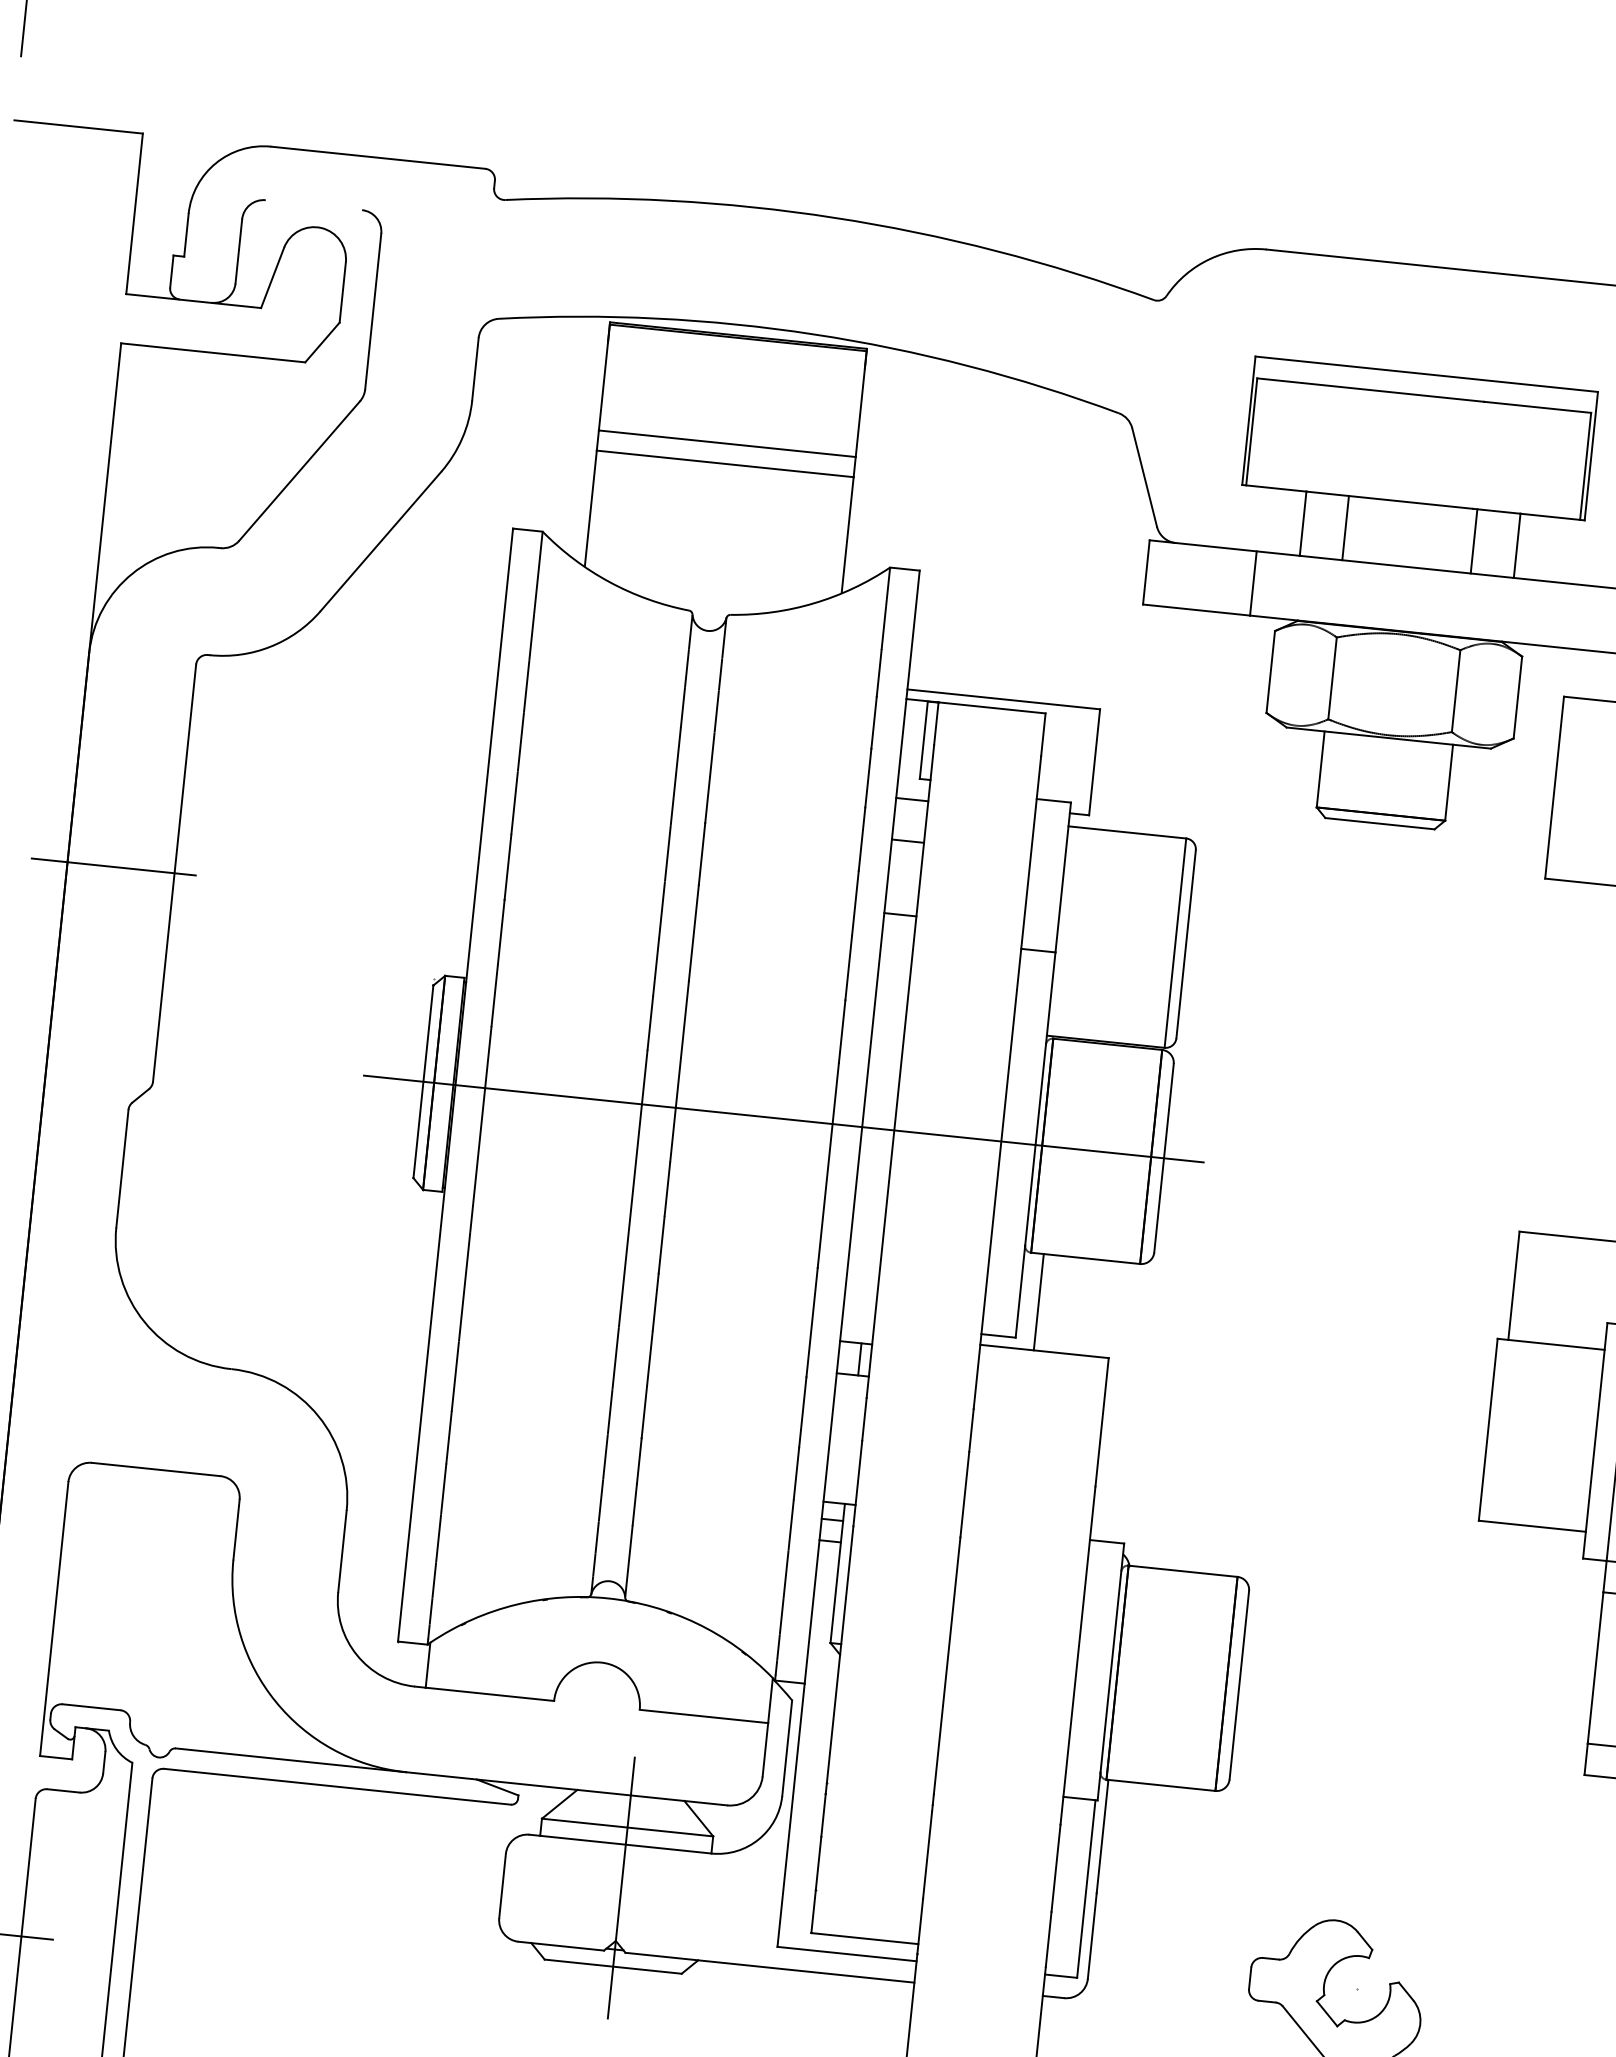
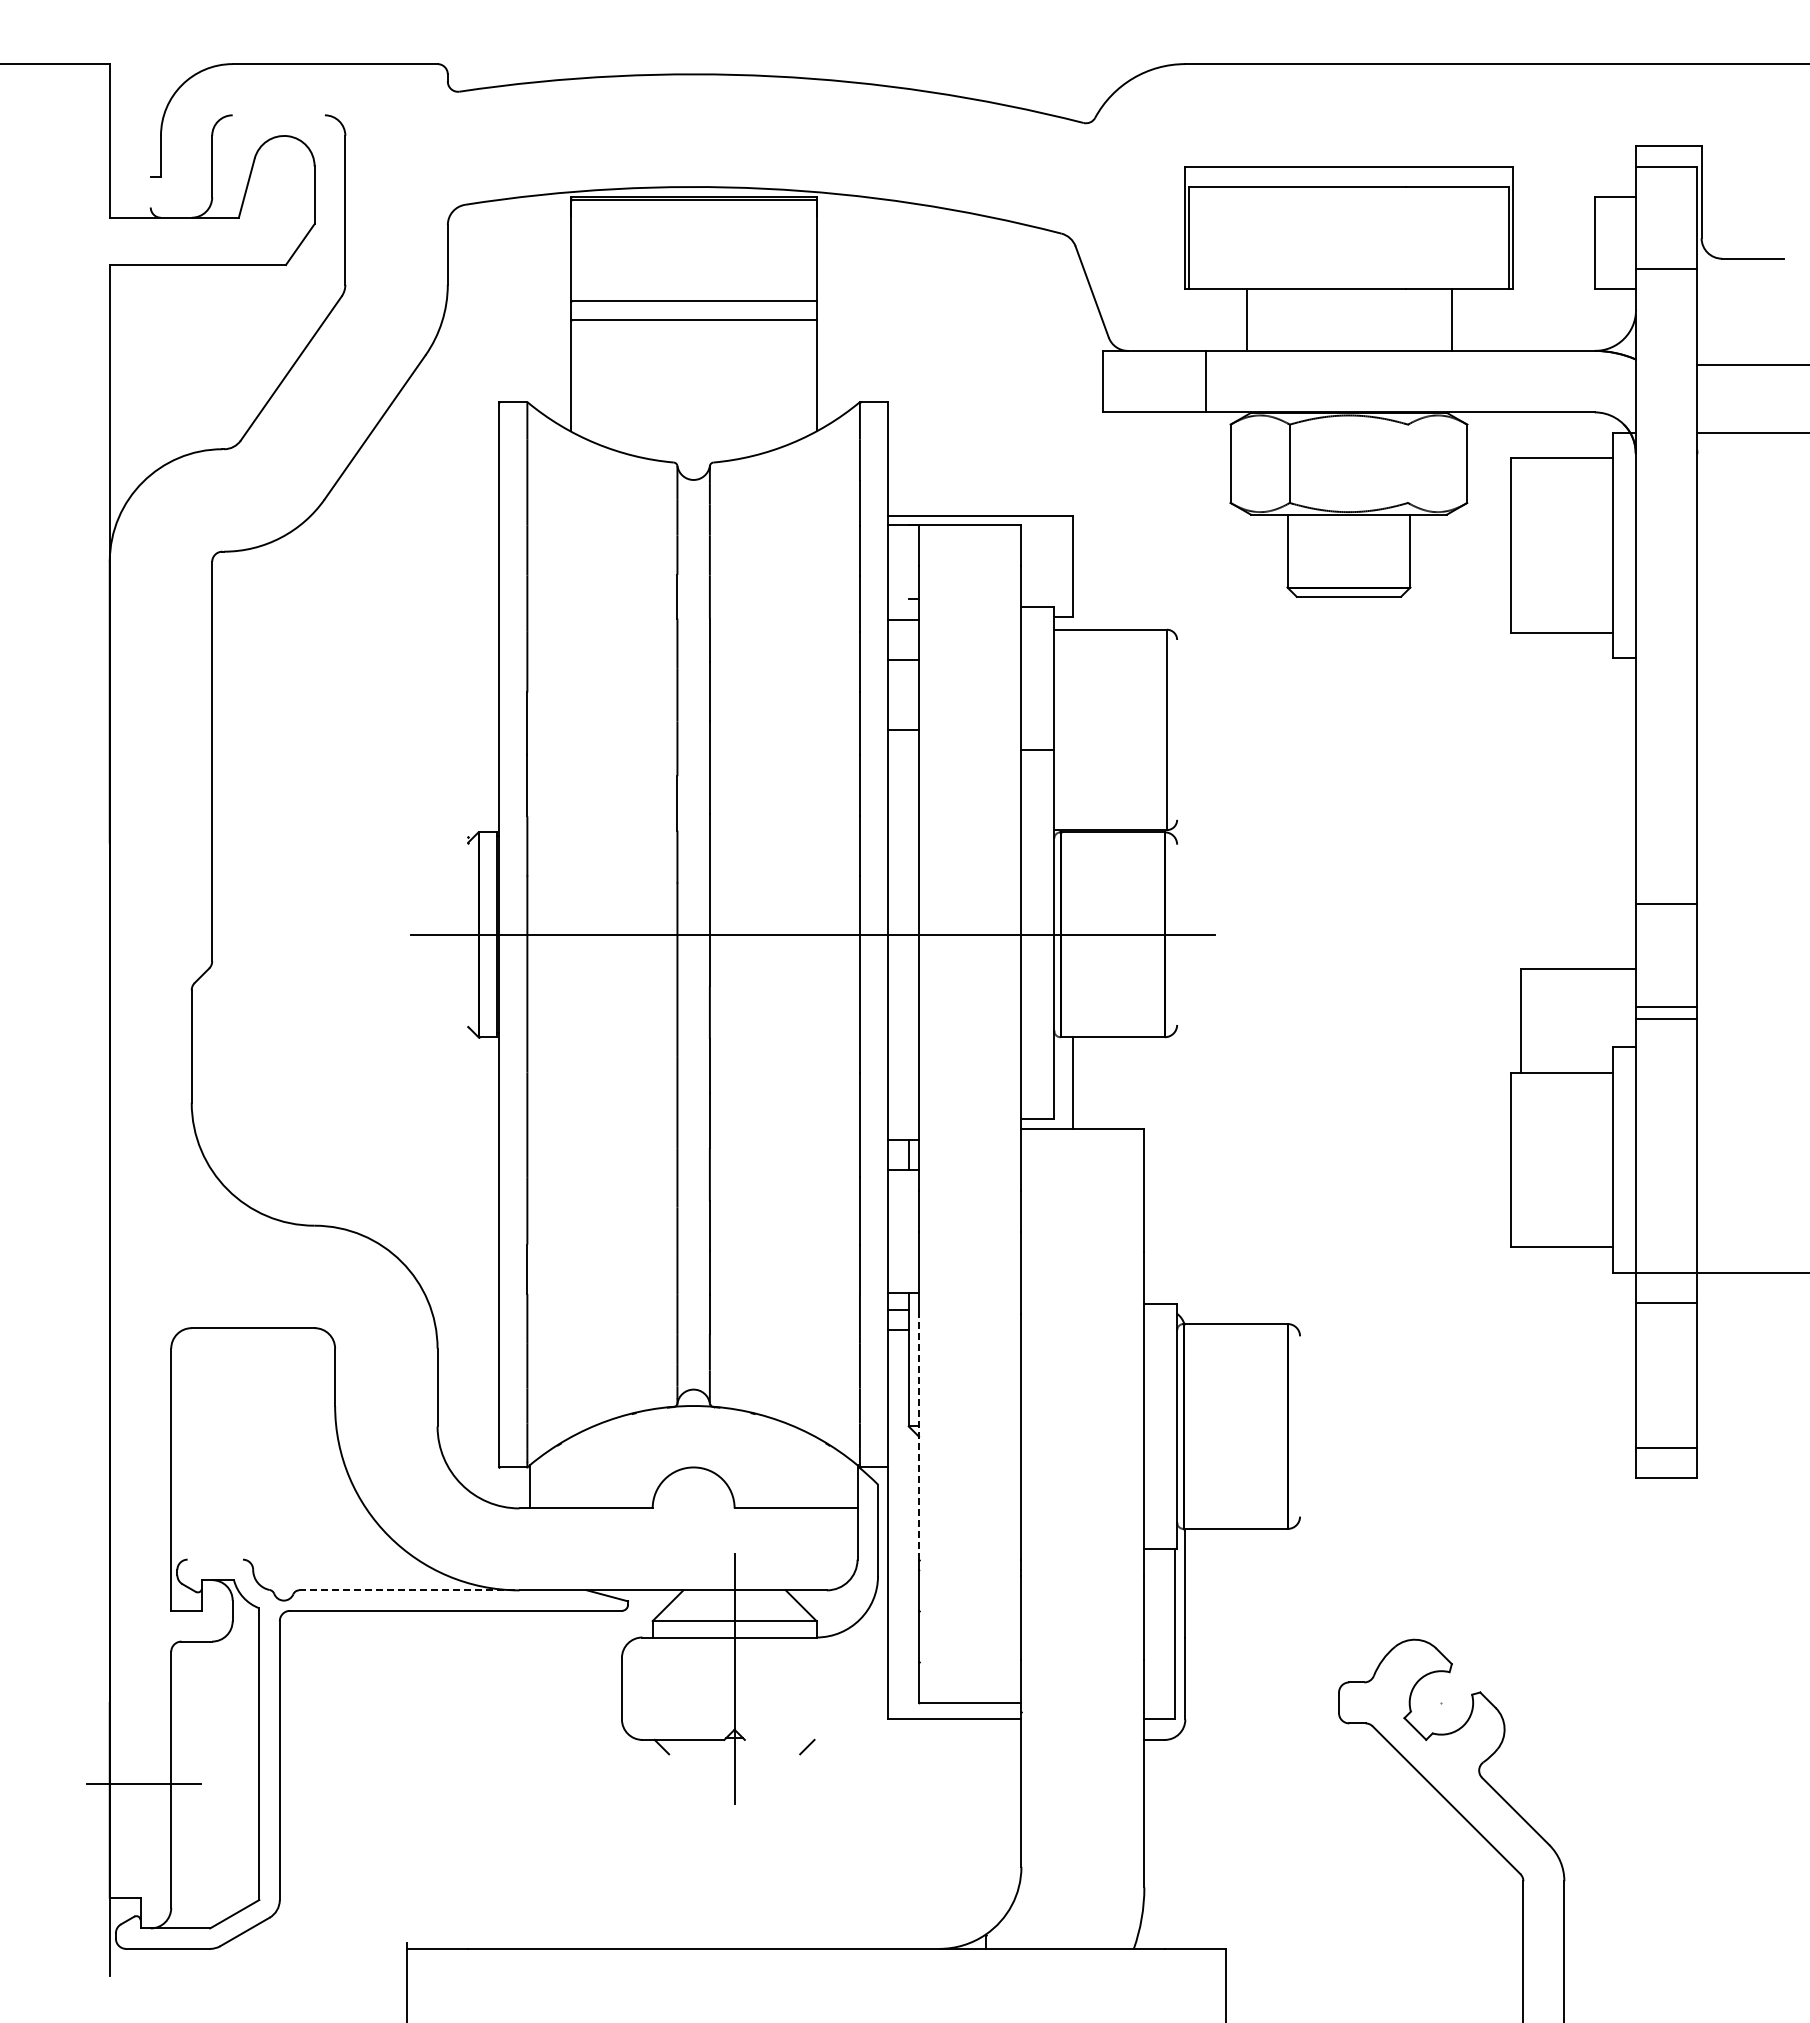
line: (171, 270) -> (150, 191), removed
line: (1345, 527) -> (1287, 319), removed
line: (1474, 540) -> (1410, 319), removed
line: (1456, 690) -> (1408, 463), removed
line: (923, 740) -> (908, 562), removed
line: (113, 866) -> (153, 761), removed
line: (1186, 943) -> (1177, 729), removed
line: (423, 1081) -> (468, 934), removed
line: (1164, 1158) -> (1177, 934), removed
line: (840, 1654) -> (919, 1436), solid -> dashed
line: (1239, 1685) -> (1300, 1426), removed
line: (90, 1707) -> (214, 1559), removed
line: (291, 1760) -> (409, 1590), solid -> dashed
line: (613, 1966) -> (734, 1754), removed
line: (769, 1967) -> (882, 1739), removed

